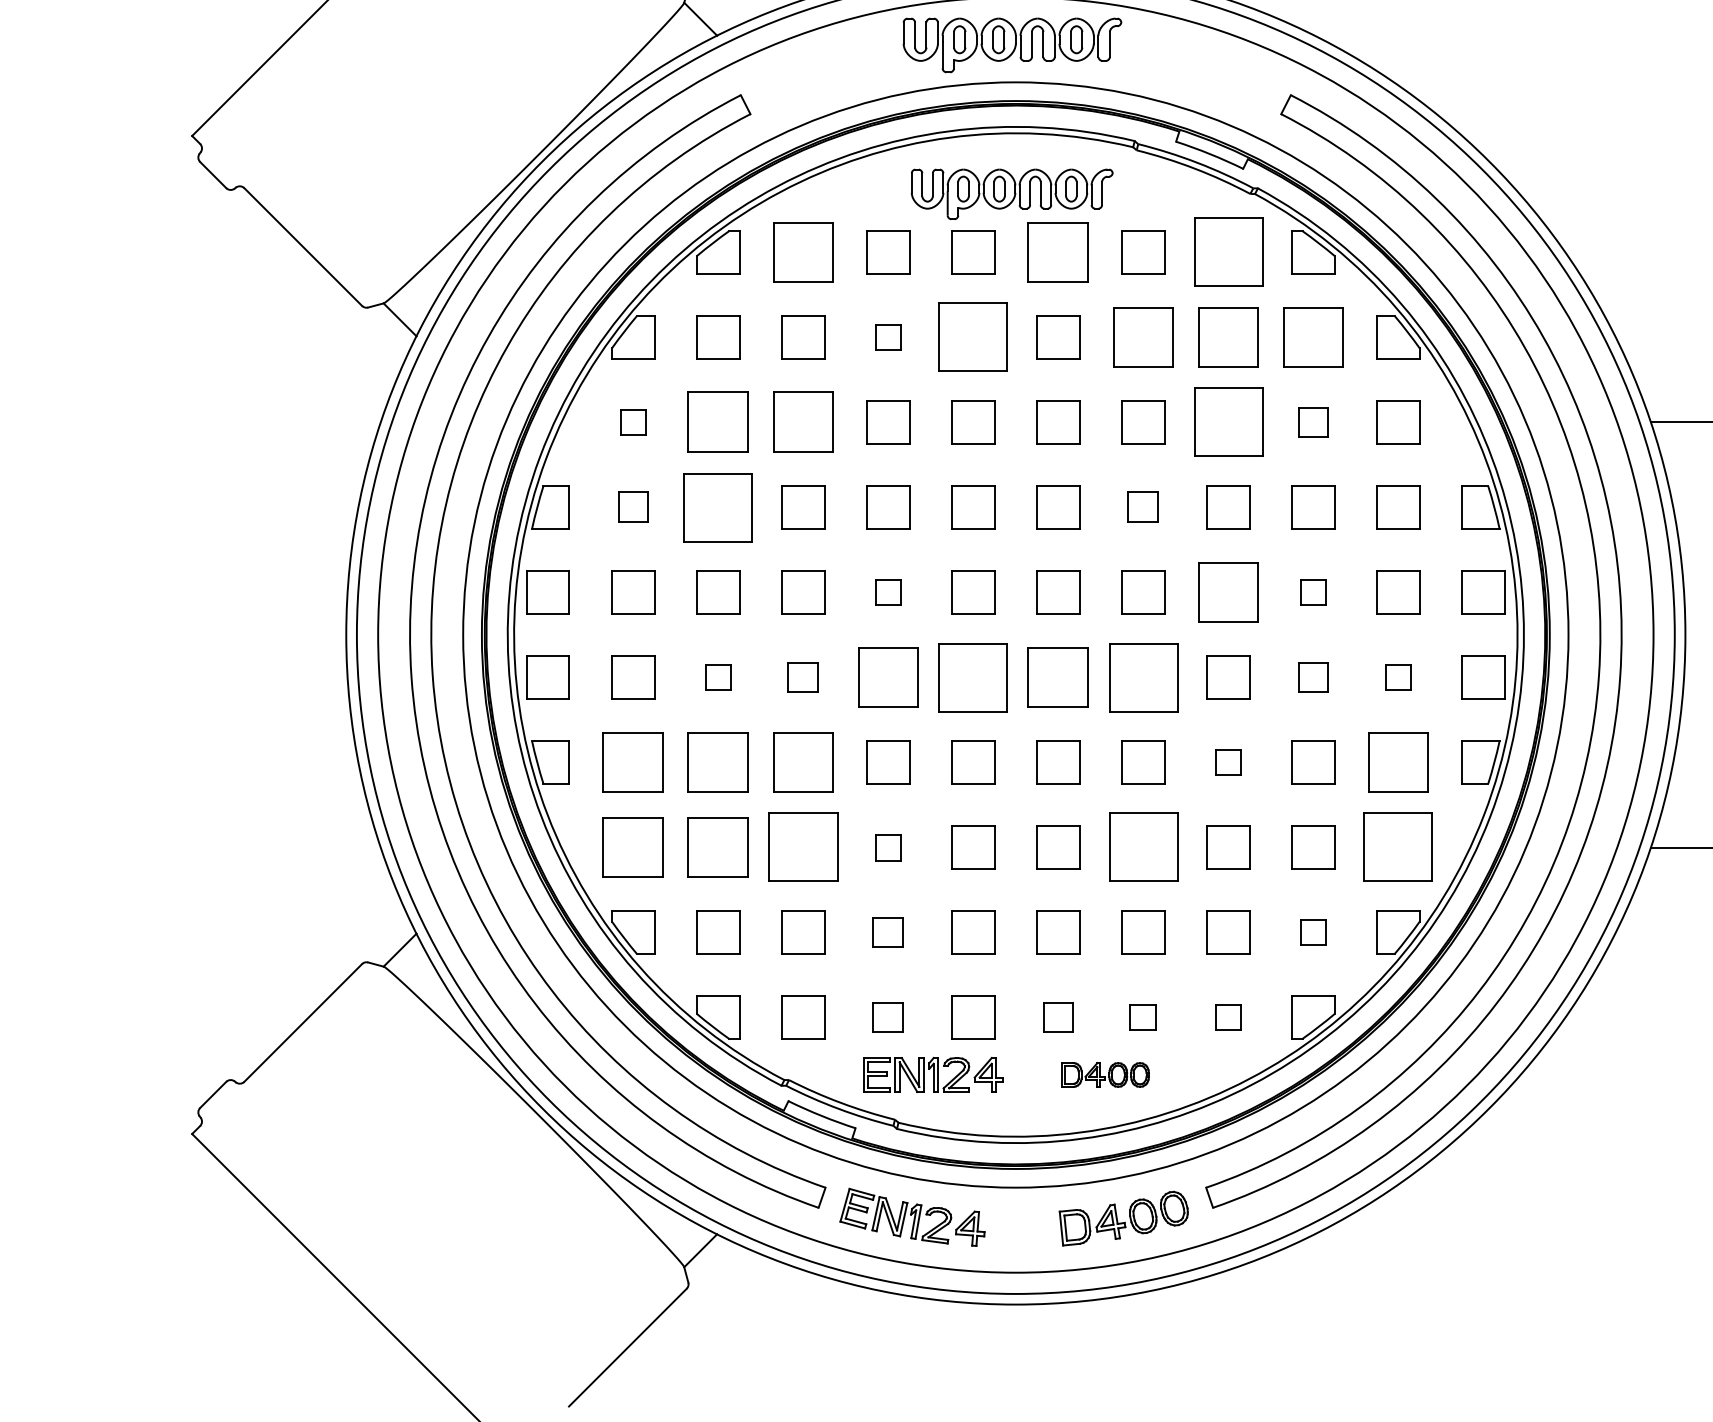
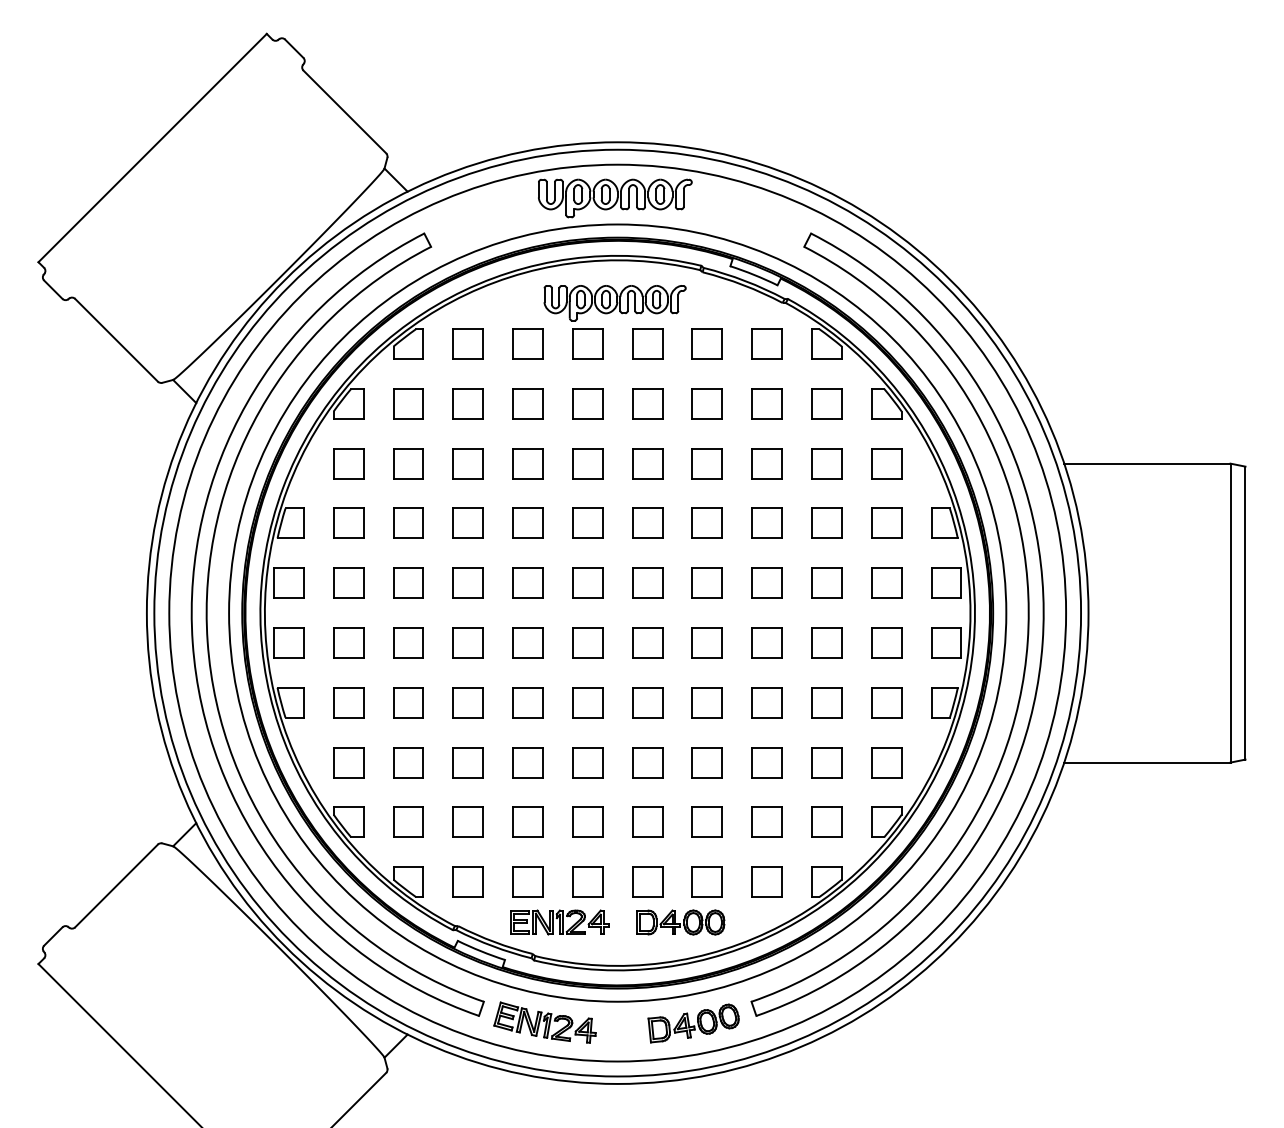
part: (802, 251) -> (467, 343), size x0.71
part: (1058, 251) -> (647, 343), size x0.71
part: (1227, 251) -> (766, 343), size x0.62
part: (887, 336) -> (527, 403), size x1.67
part: (972, 336) -> (587, 403), size x0.62
part: (1142, 336) -> (706, 403), size x0.71
part: (1227, 336) -> (766, 403), size x0.71
part: (1312, 336) -> (826, 403), size x0.71
part: (633, 422) -> (348, 463), size x1.67
part: (718, 422) -> (408, 463), size x0.71
part: (802, 422) -> (467, 463), size x0.71
part: (1227, 422) -> (766, 463), size x0.62
part: (1312, 422) -> (826, 463), size x1.43
part: (633, 506) -> (348, 522), size x1.43
part: (718, 506) -> (408, 522), size x0.62
part: (1142, 506) -> (706, 522), size x1.43
part: (887, 591) -> (527, 582), size x1.67
part: (1227, 591) -> (766, 582), size x0.71
part: (1312, 591) -> (826, 582), size x1.67
part: (718, 676) -> (408, 642), size x1.67
part: (802, 676) -> (467, 642), size x1.43
part: (887, 676) -> (527, 642), size x0.71
part: (972, 676) -> (587, 642), size x0.62
part: (1058, 676) -> (647, 642), size x0.71
part: (1142, 676) -> (706, 642), size x0.62
part: (1312, 676) -> (826, 642), size x1.43
part: (1398, 676) -> (886, 642), size x1.67
part: (633, 762) -> (348, 702), size x0.71
part: (718, 762) -> (408, 702), size x0.71
part: (802, 762) -> (467, 702), size x0.71
part: (1227, 762) -> (766, 702), size x1.67
part: (1398, 762) -> (886, 702), size x0.71
part: (633, 847) -> (348, 762), size x0.71
part: (718, 847) -> (408, 762), size x0.71
part: (802, 847) -> (467, 762), size x0.62
part: (887, 847) -> (527, 762), size x1.67
part: (1142, 847) -> (706, 762), size x0.62
part: (1398, 847) -> (886, 762), size x0.62
part: (887, 931) -> (527, 821), size x1.43
part: (1312, 931) -> (826, 821), size x1.67
part: (887, 1016) -> (527, 881), size x1.43
part: (1058, 1016) -> (647, 881), size x1.43
part: (1142, 1016) -> (706, 881), size x1.67
part: (1227, 1016) -> (766, 881), size x1.67
part: (1105, 1074) -> (680, 922), size x1.43

